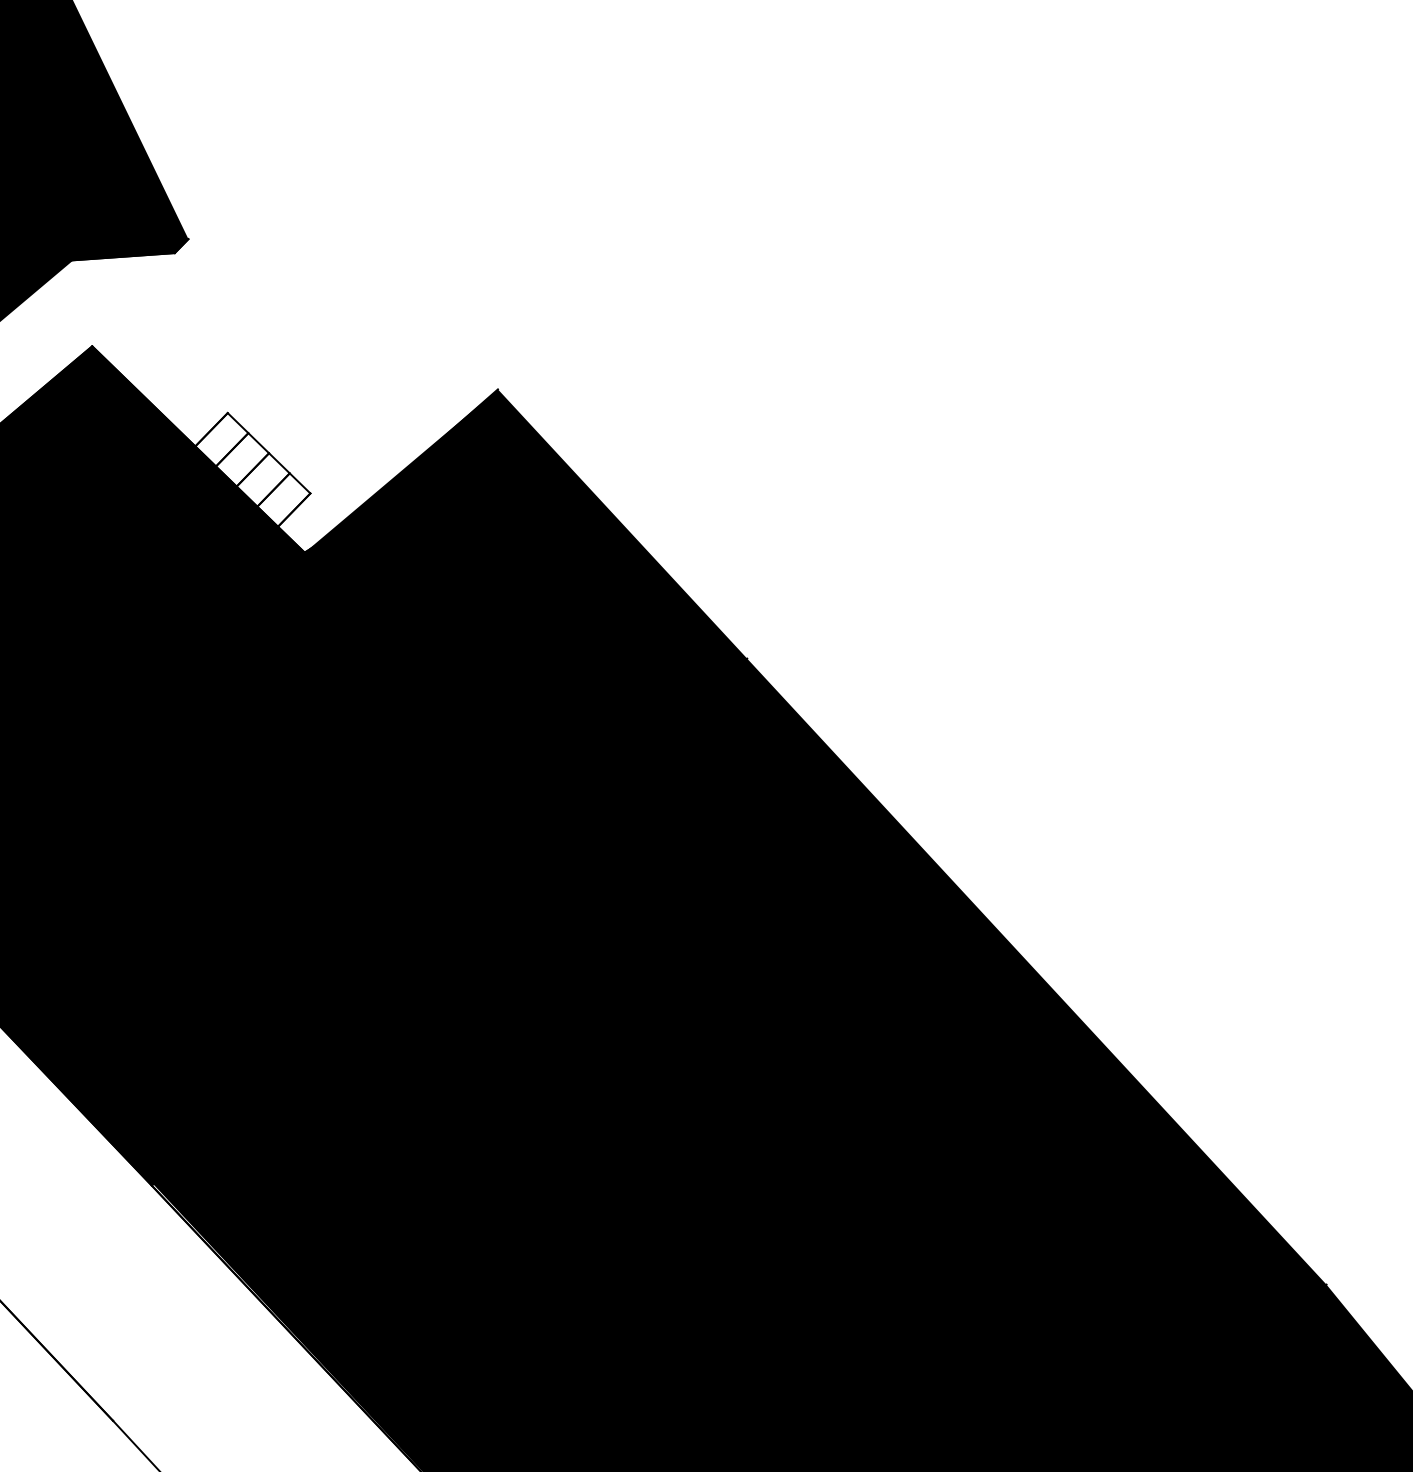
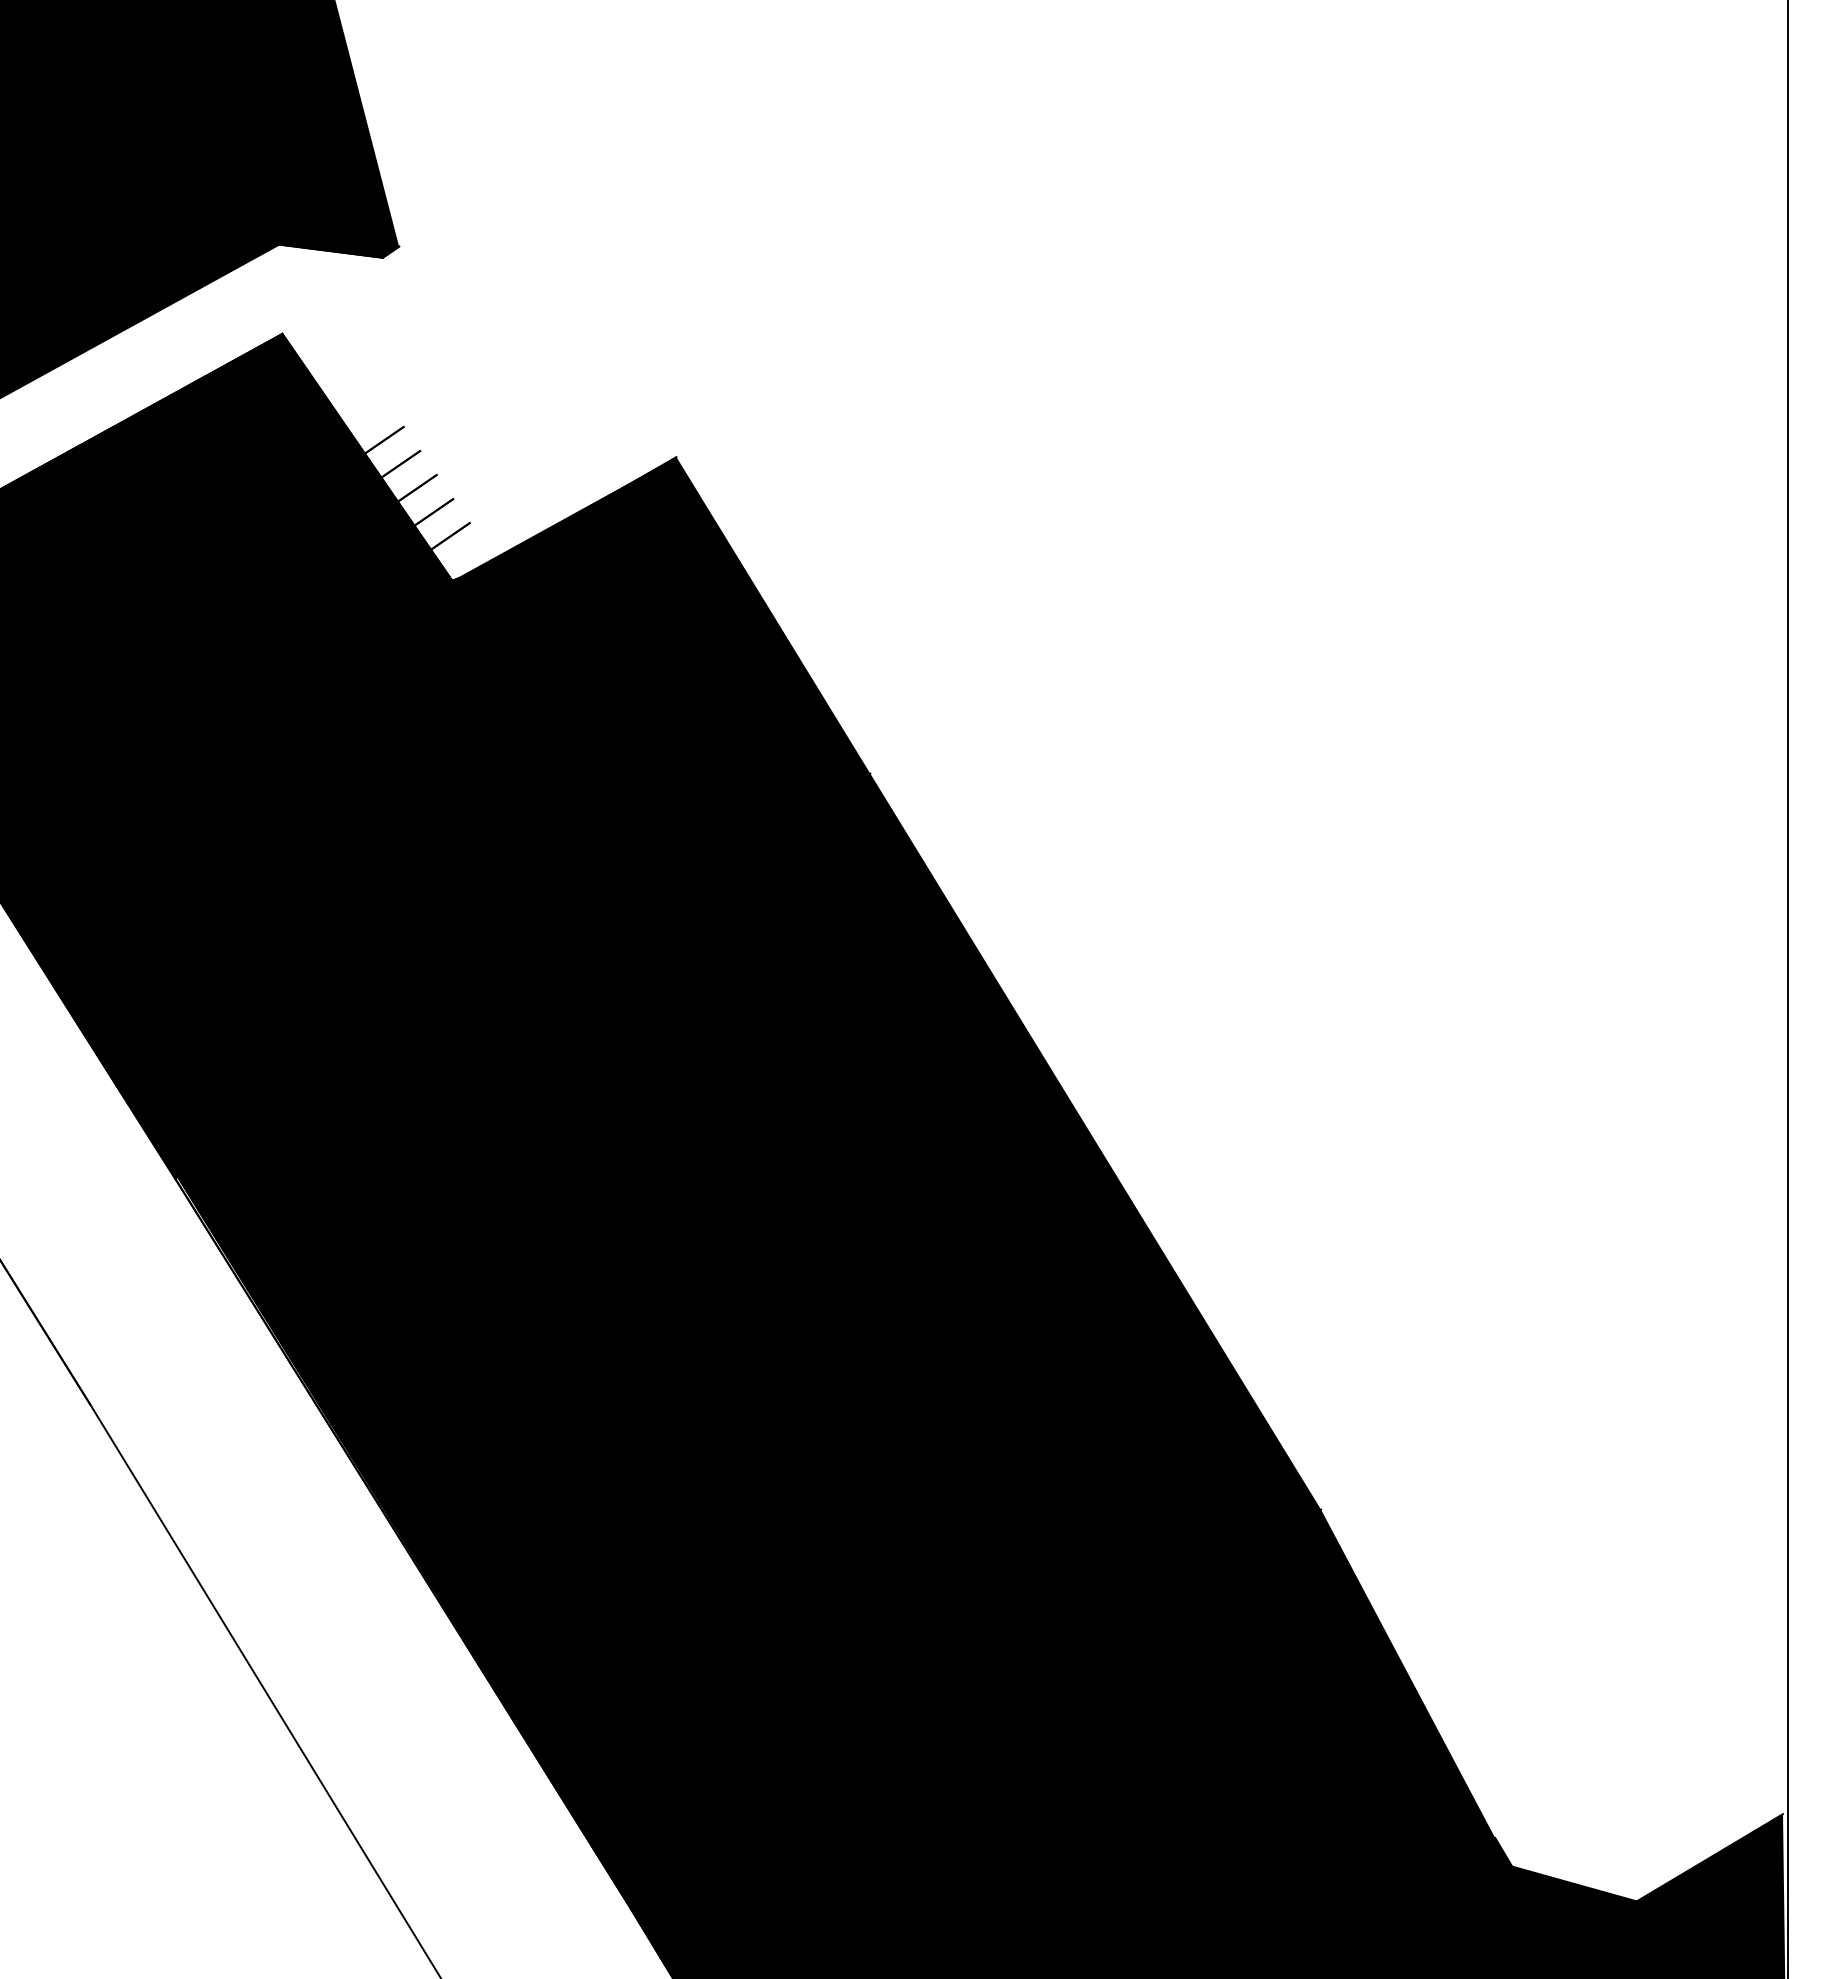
line: (269, 453) -> (436, 475), removed

